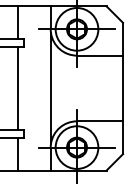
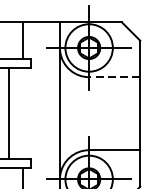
line: (100, 55) -> (115, 77), solid -> dashed
line: (17, 88) -> (8, 113), moved

